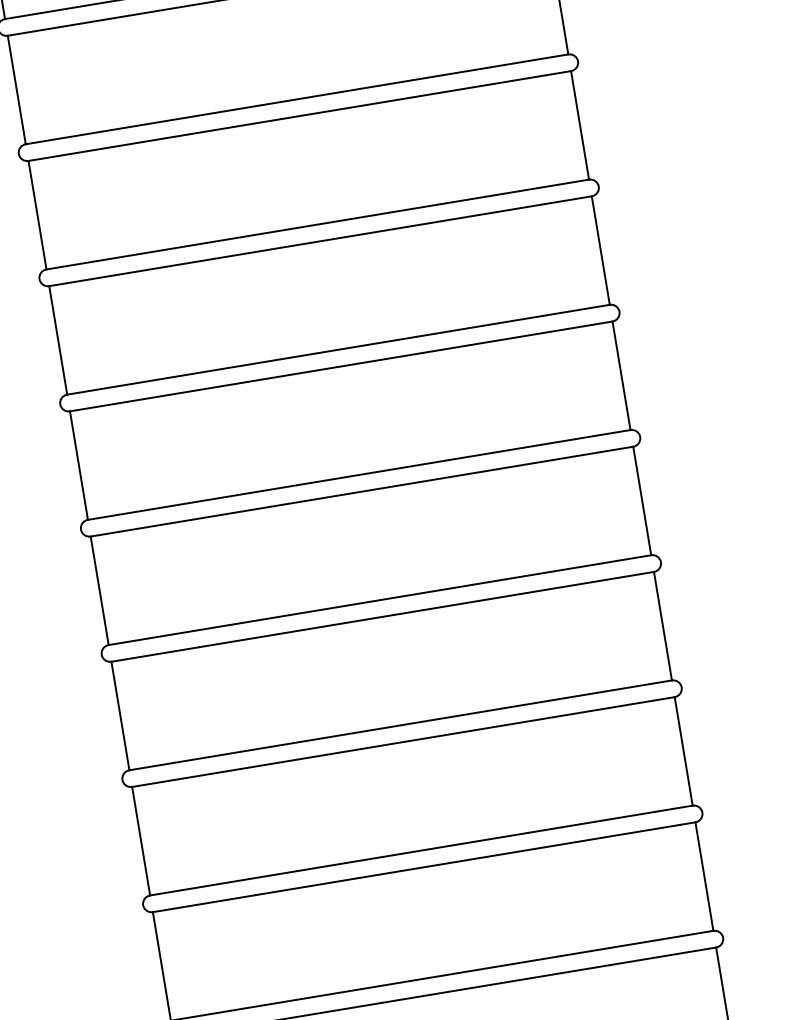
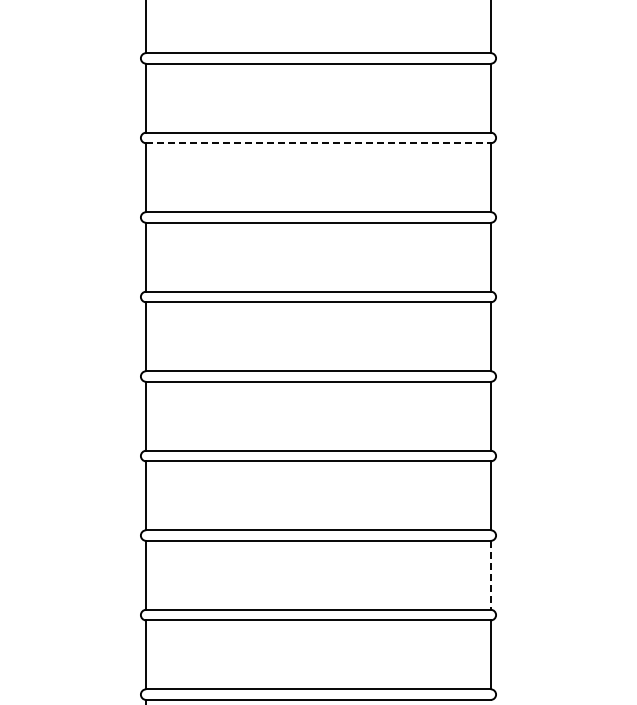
line: (320, 241) -> (318, 143), solid -> dashed
line: (703, 876) -> (490, 575), solid -> dashed

